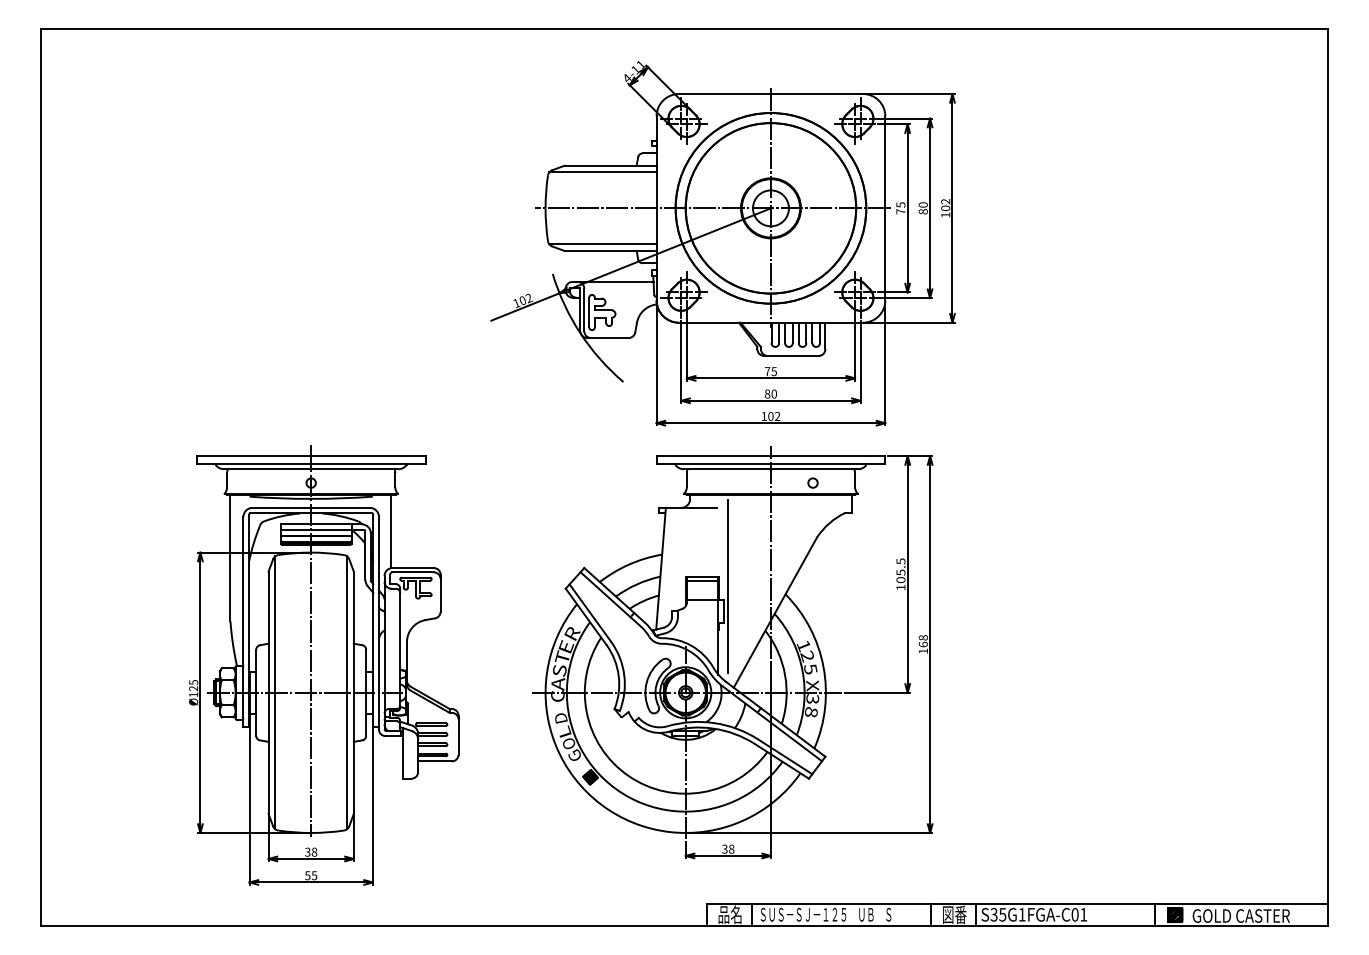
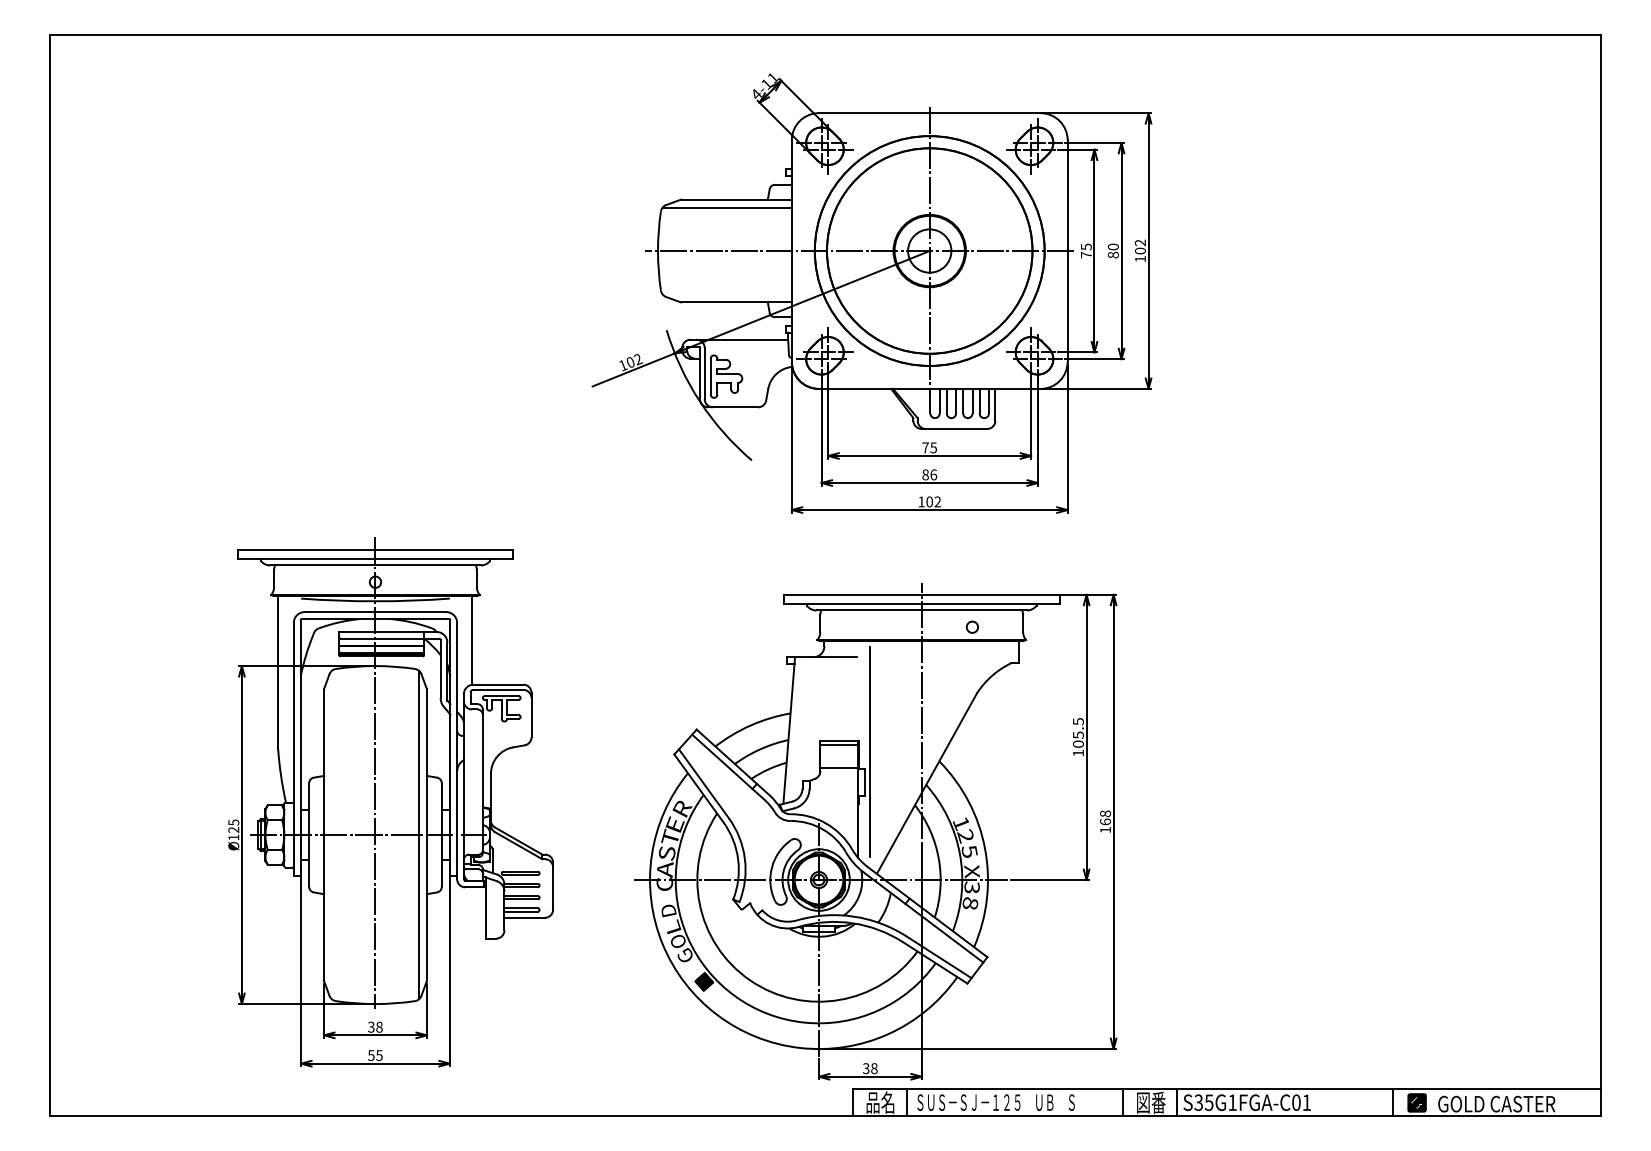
line: (602, 244) -> (726, 294), removed
text: (774, 393) -> (933, 474), 80 -> 86
part: (732, 652) -> (875, 831), moved
line: (275, 692) -> (332, 834), removed

